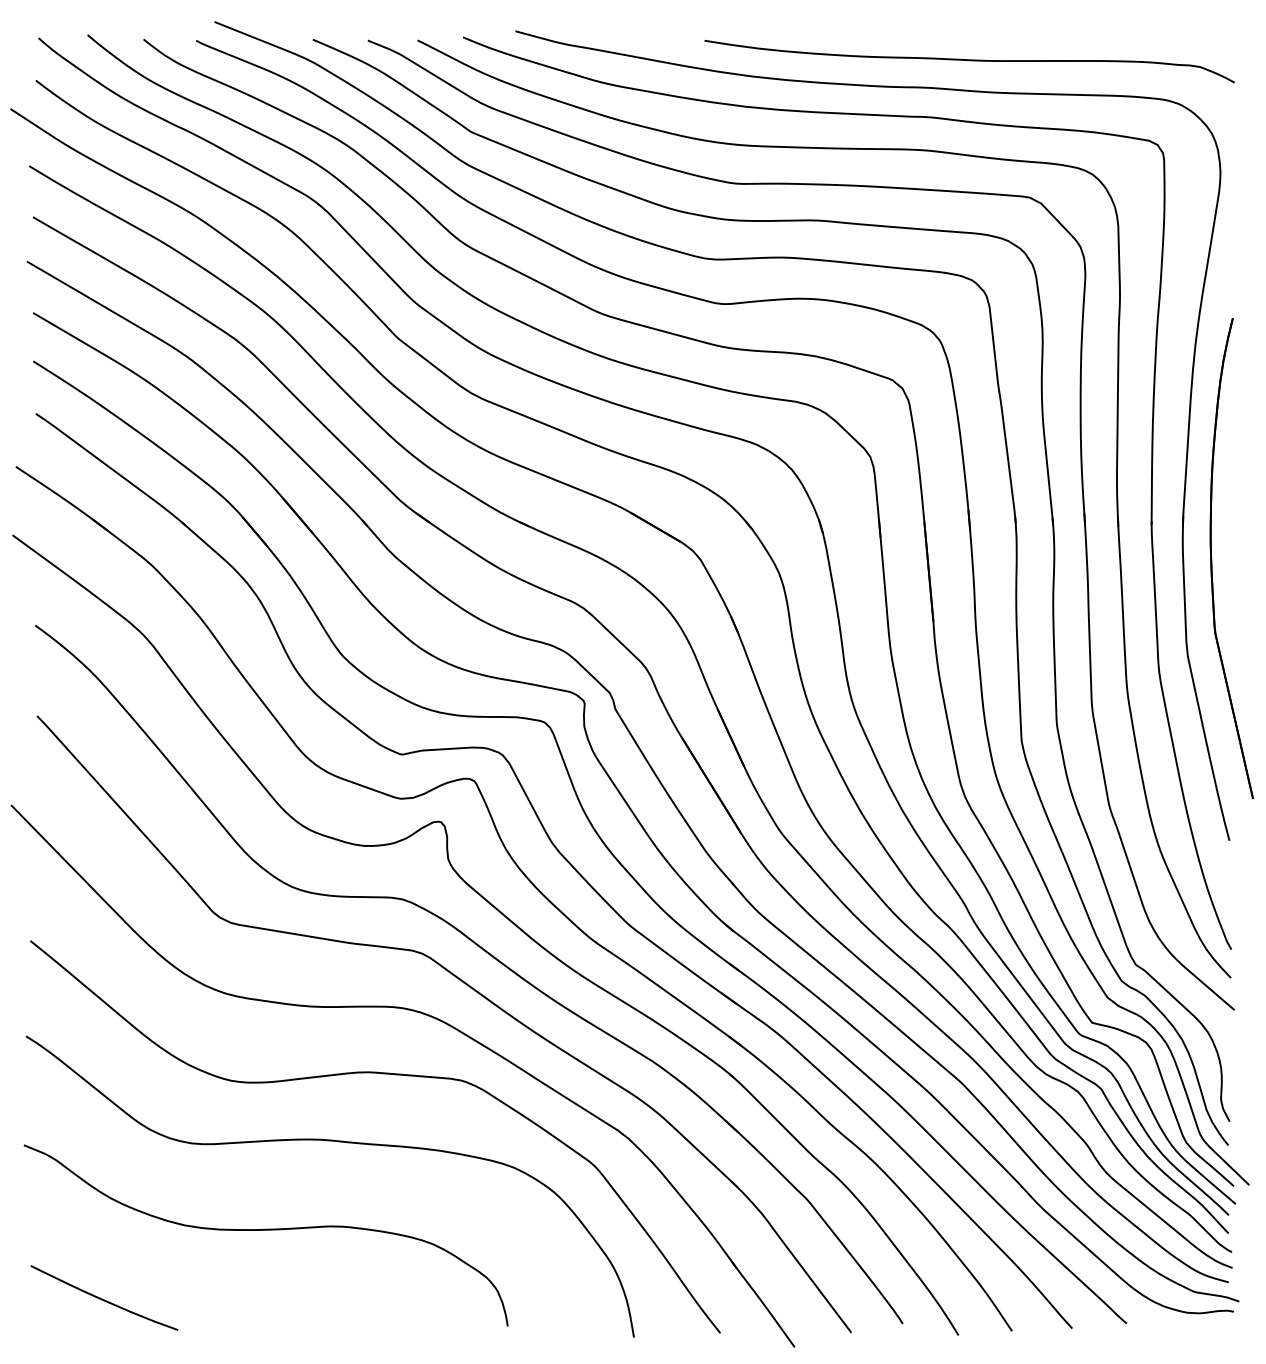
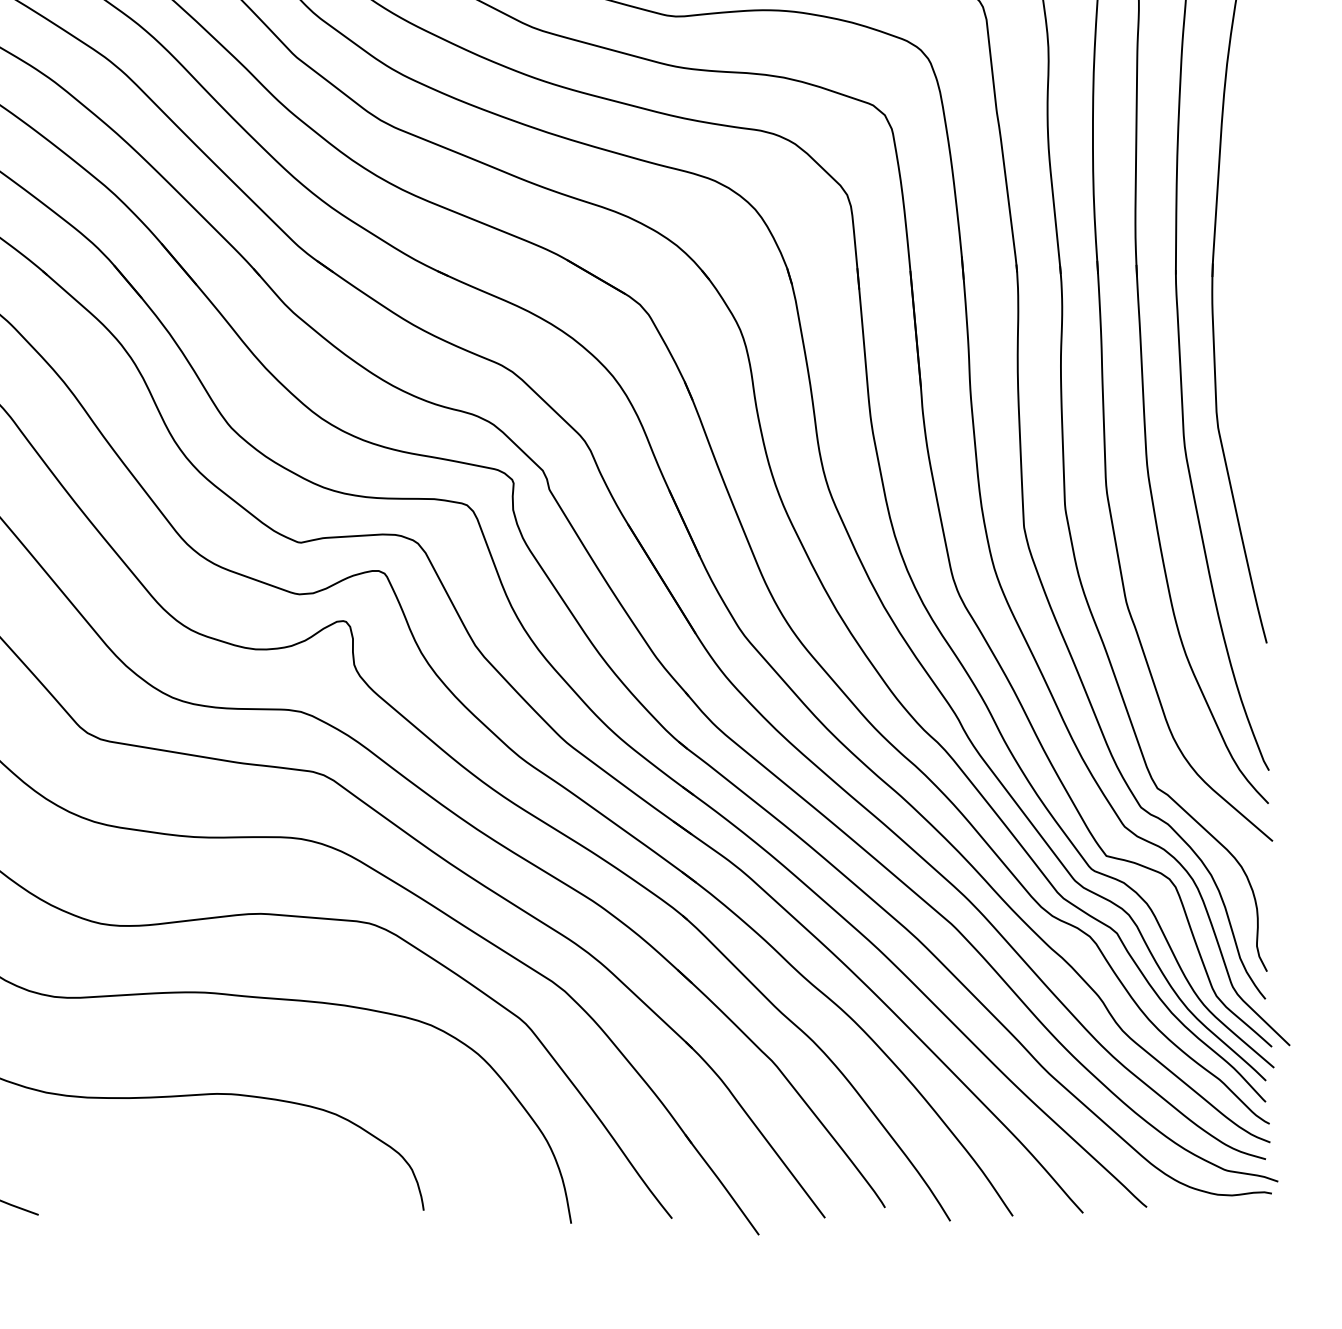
part: (1212, 558) -> (1246, 313), removed

